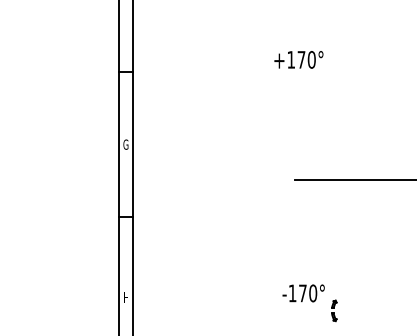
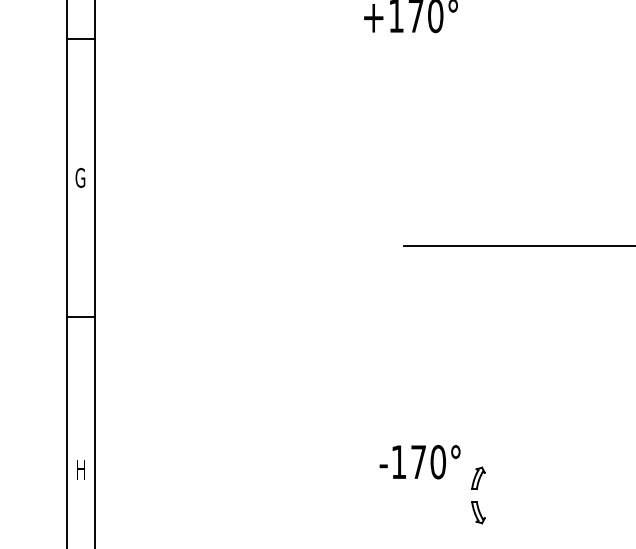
part: (334, 310) -> (479, 494), size x1.43

